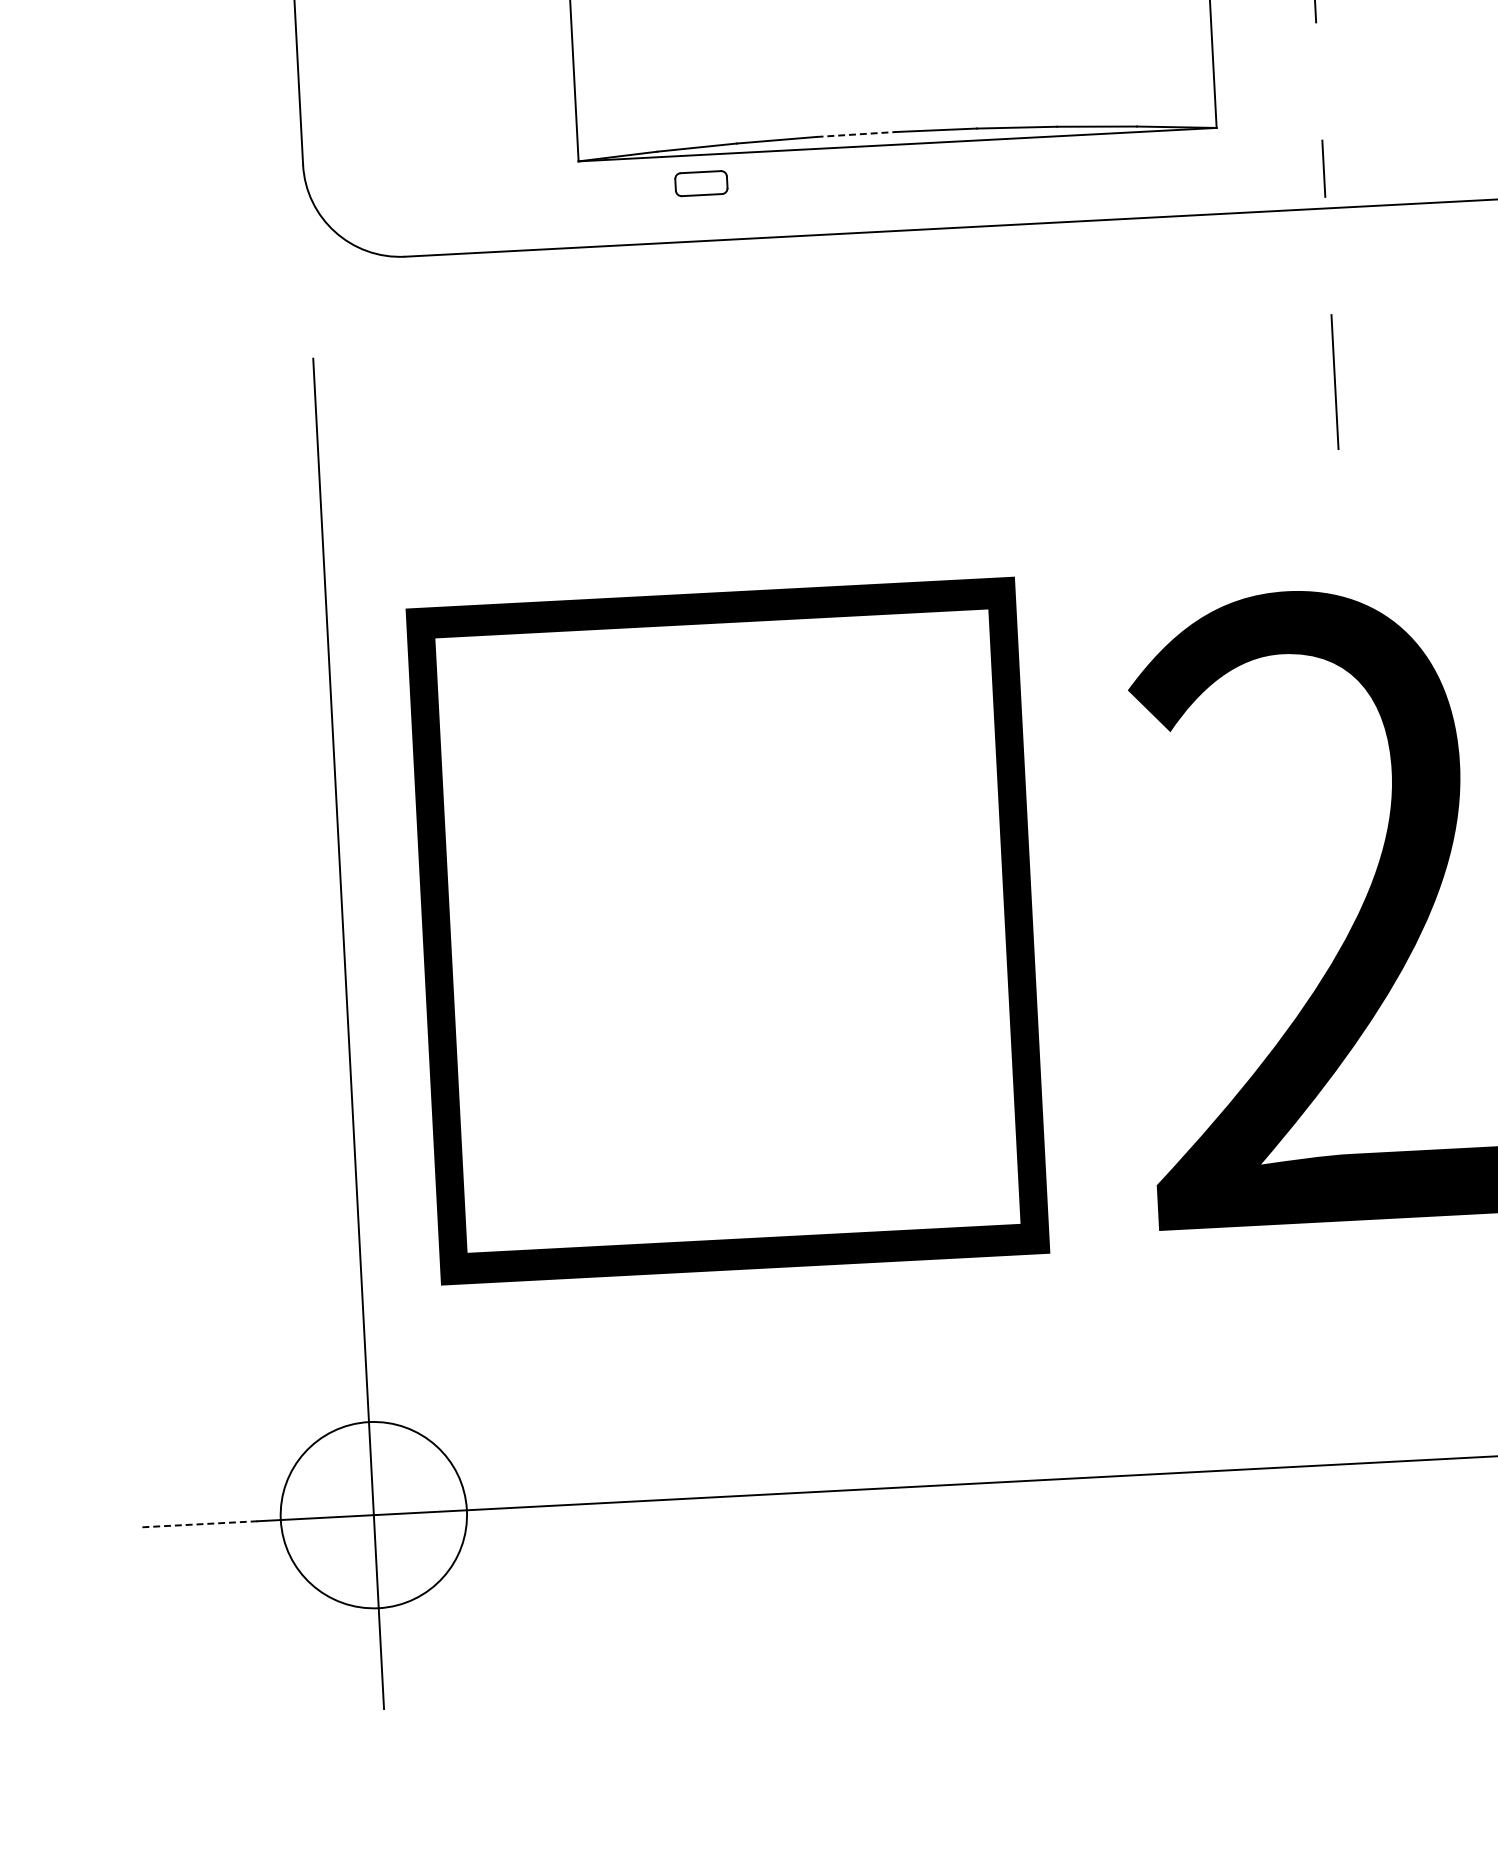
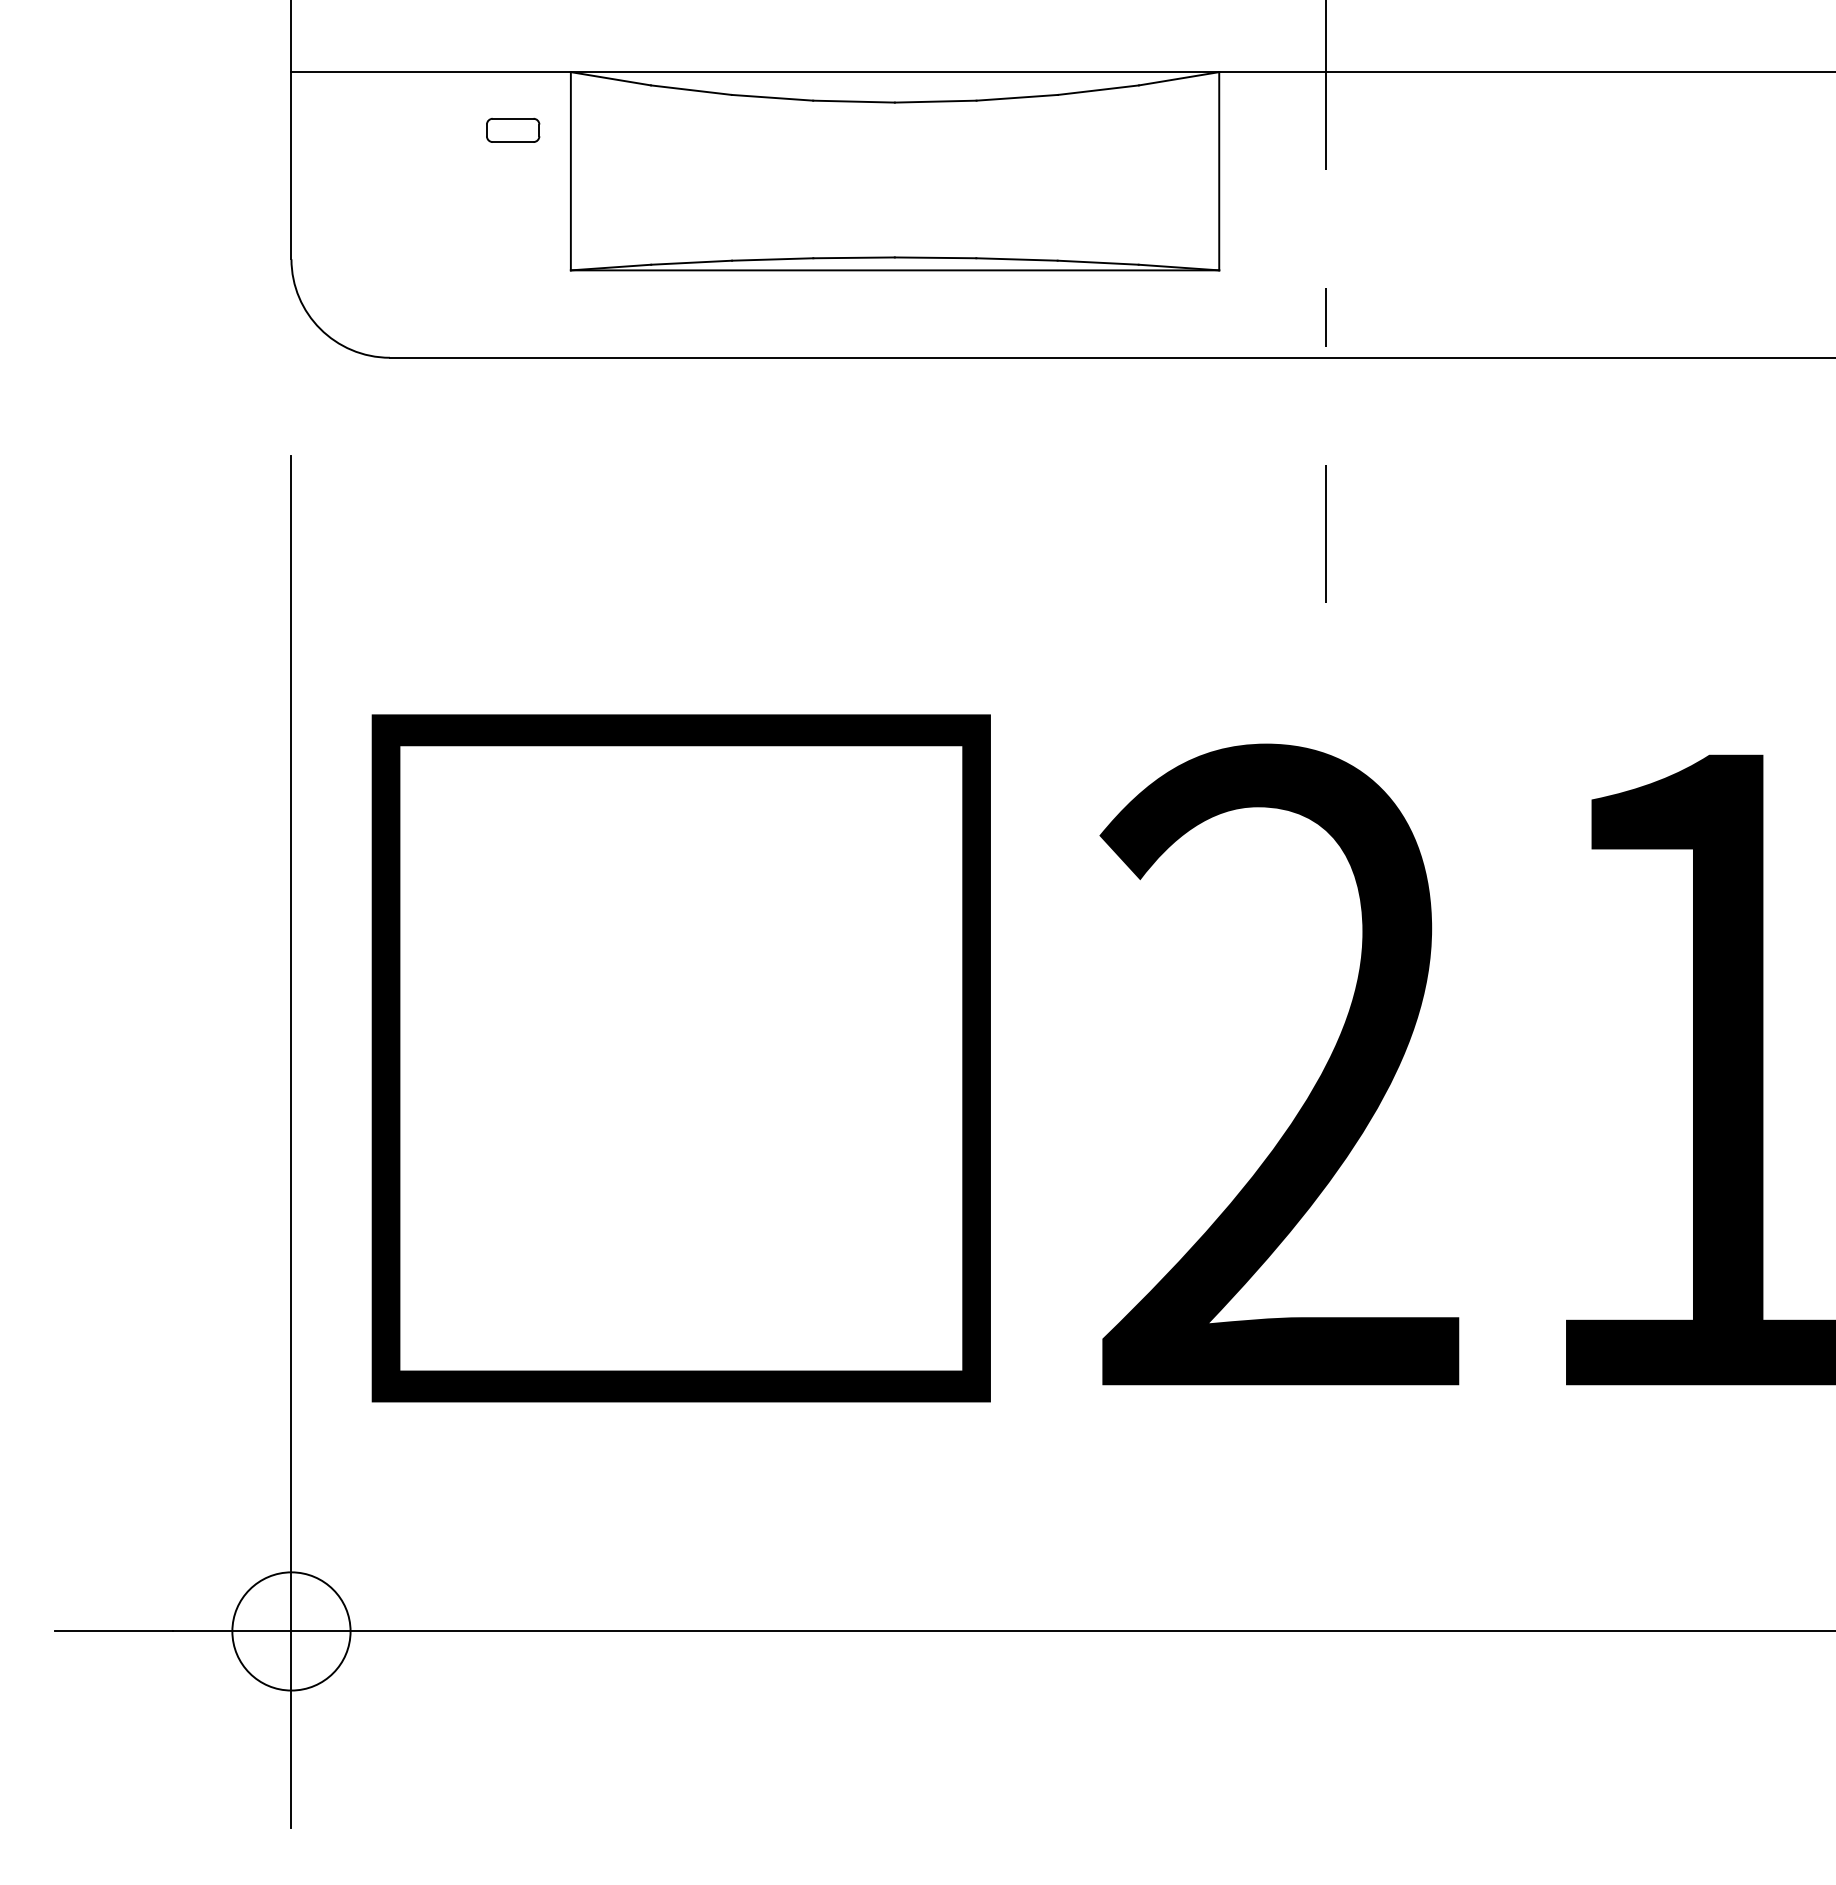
line: (857, 134) -> (854, 257), dashed -> solid
part: (701, 182) -> (513, 129), moved
circle: (373, 1515) -> (291, 1631), size x0.62
line: (198, 1524) -> (113, 1631), dashed -> solid

